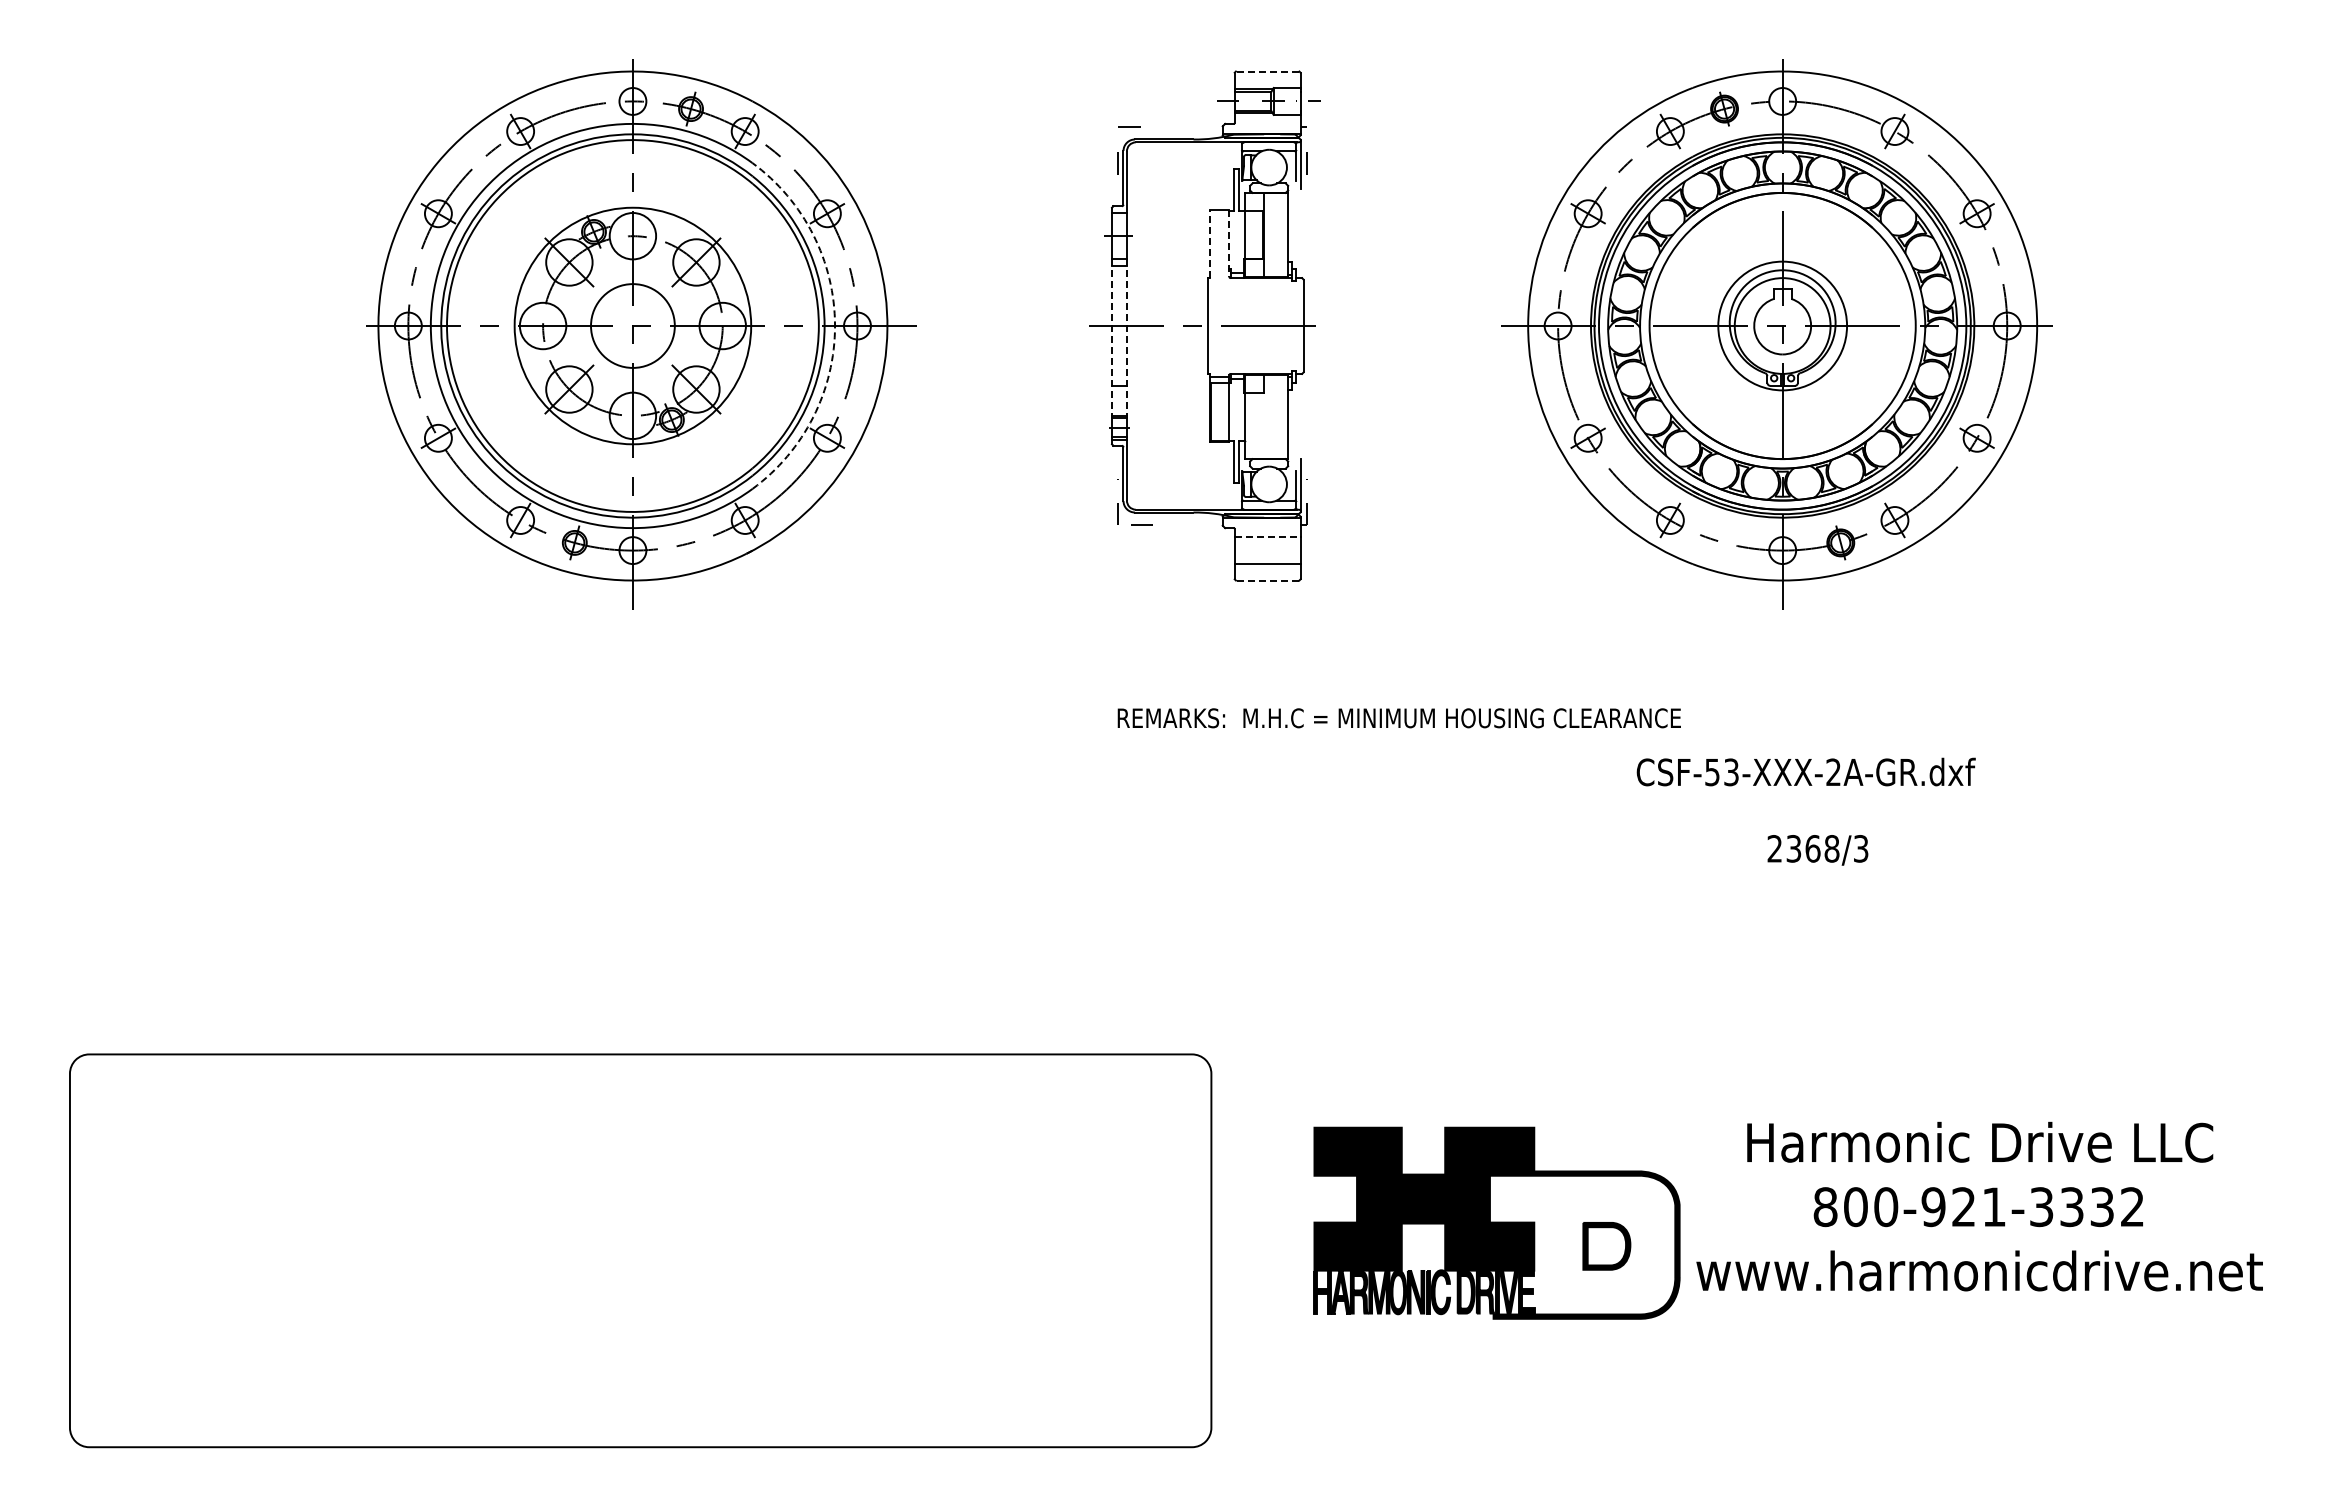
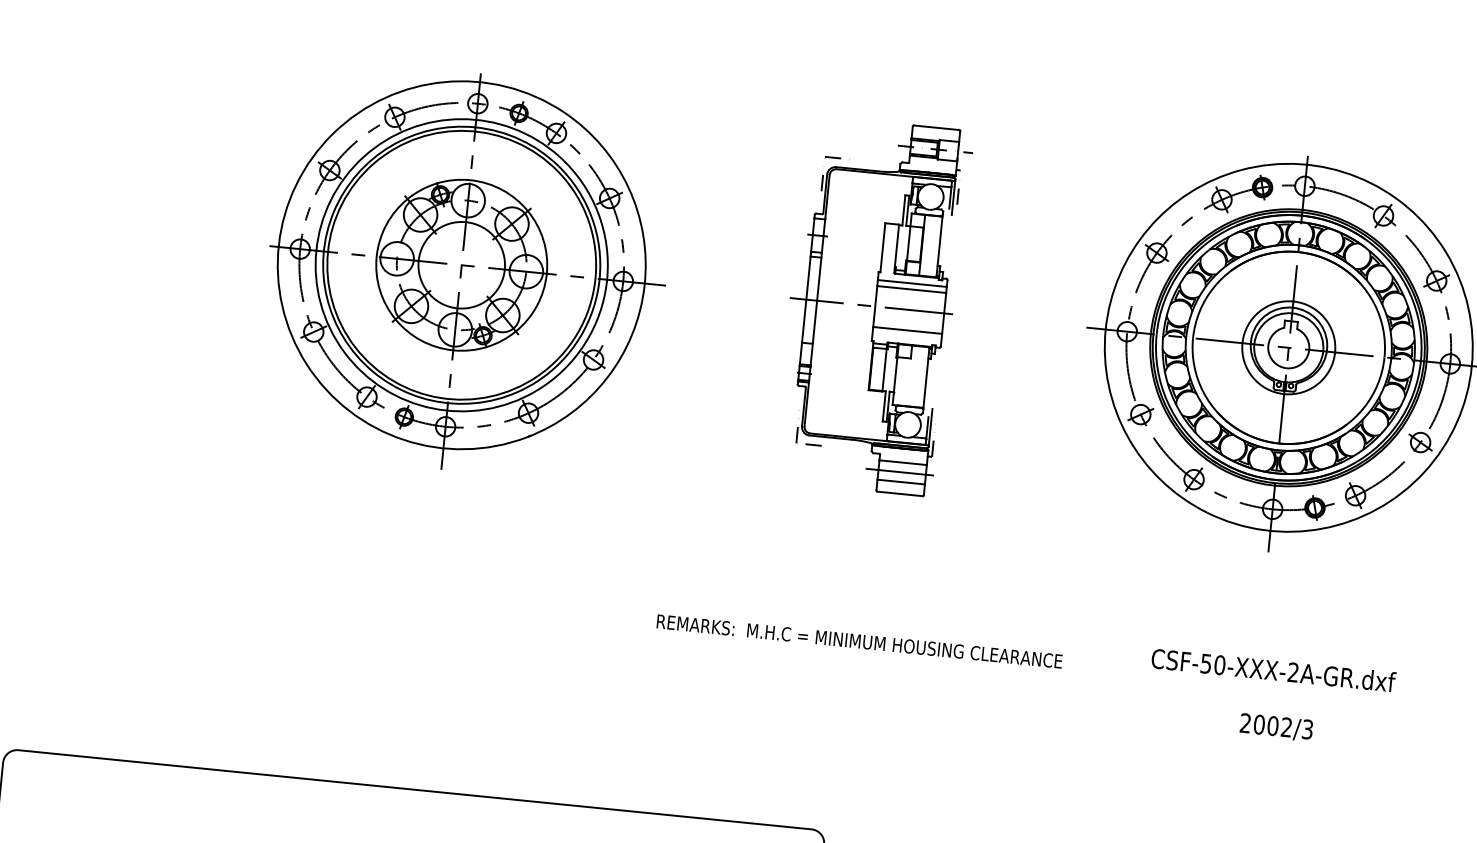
line: (1267, 71) -> (936, 127), dashed -> solid
line: (1210, 243) -> (883, 247), dashed -> solid
line: (1229, 243) -> (896, 248), dashed -> solid
line: (1255, 289) -> (912, 283), added
line: (1255, 297) -> (911, 289), added
circle: (632, 325) -> (461, 264), size x1.43
arc: (835, 325) -> (607, 279), dashed -> solid
line: (1111, 338) -> (805, 308), dashed -> solid
line: (1126, 338) -> (815, 309), dashed -> solid
line: (1255, 354) -> (907, 330), added
line: (1267, 537) -> (903, 462), dashed -> solid
line: (1268, 550) -> (902, 472), added
line: (1267, 580) -> (899, 493), dashed -> solid
text: (1398, 718) -> (859, 641), moved
text: (1731, 772) -> (1219, 665), CSF-53-XXX-2A-GR.dxf -> CSF-50-XXX-2A-GR.dxf
text: (1812, 848) -> (1272, 725), 2368/3 -> 2002/3

